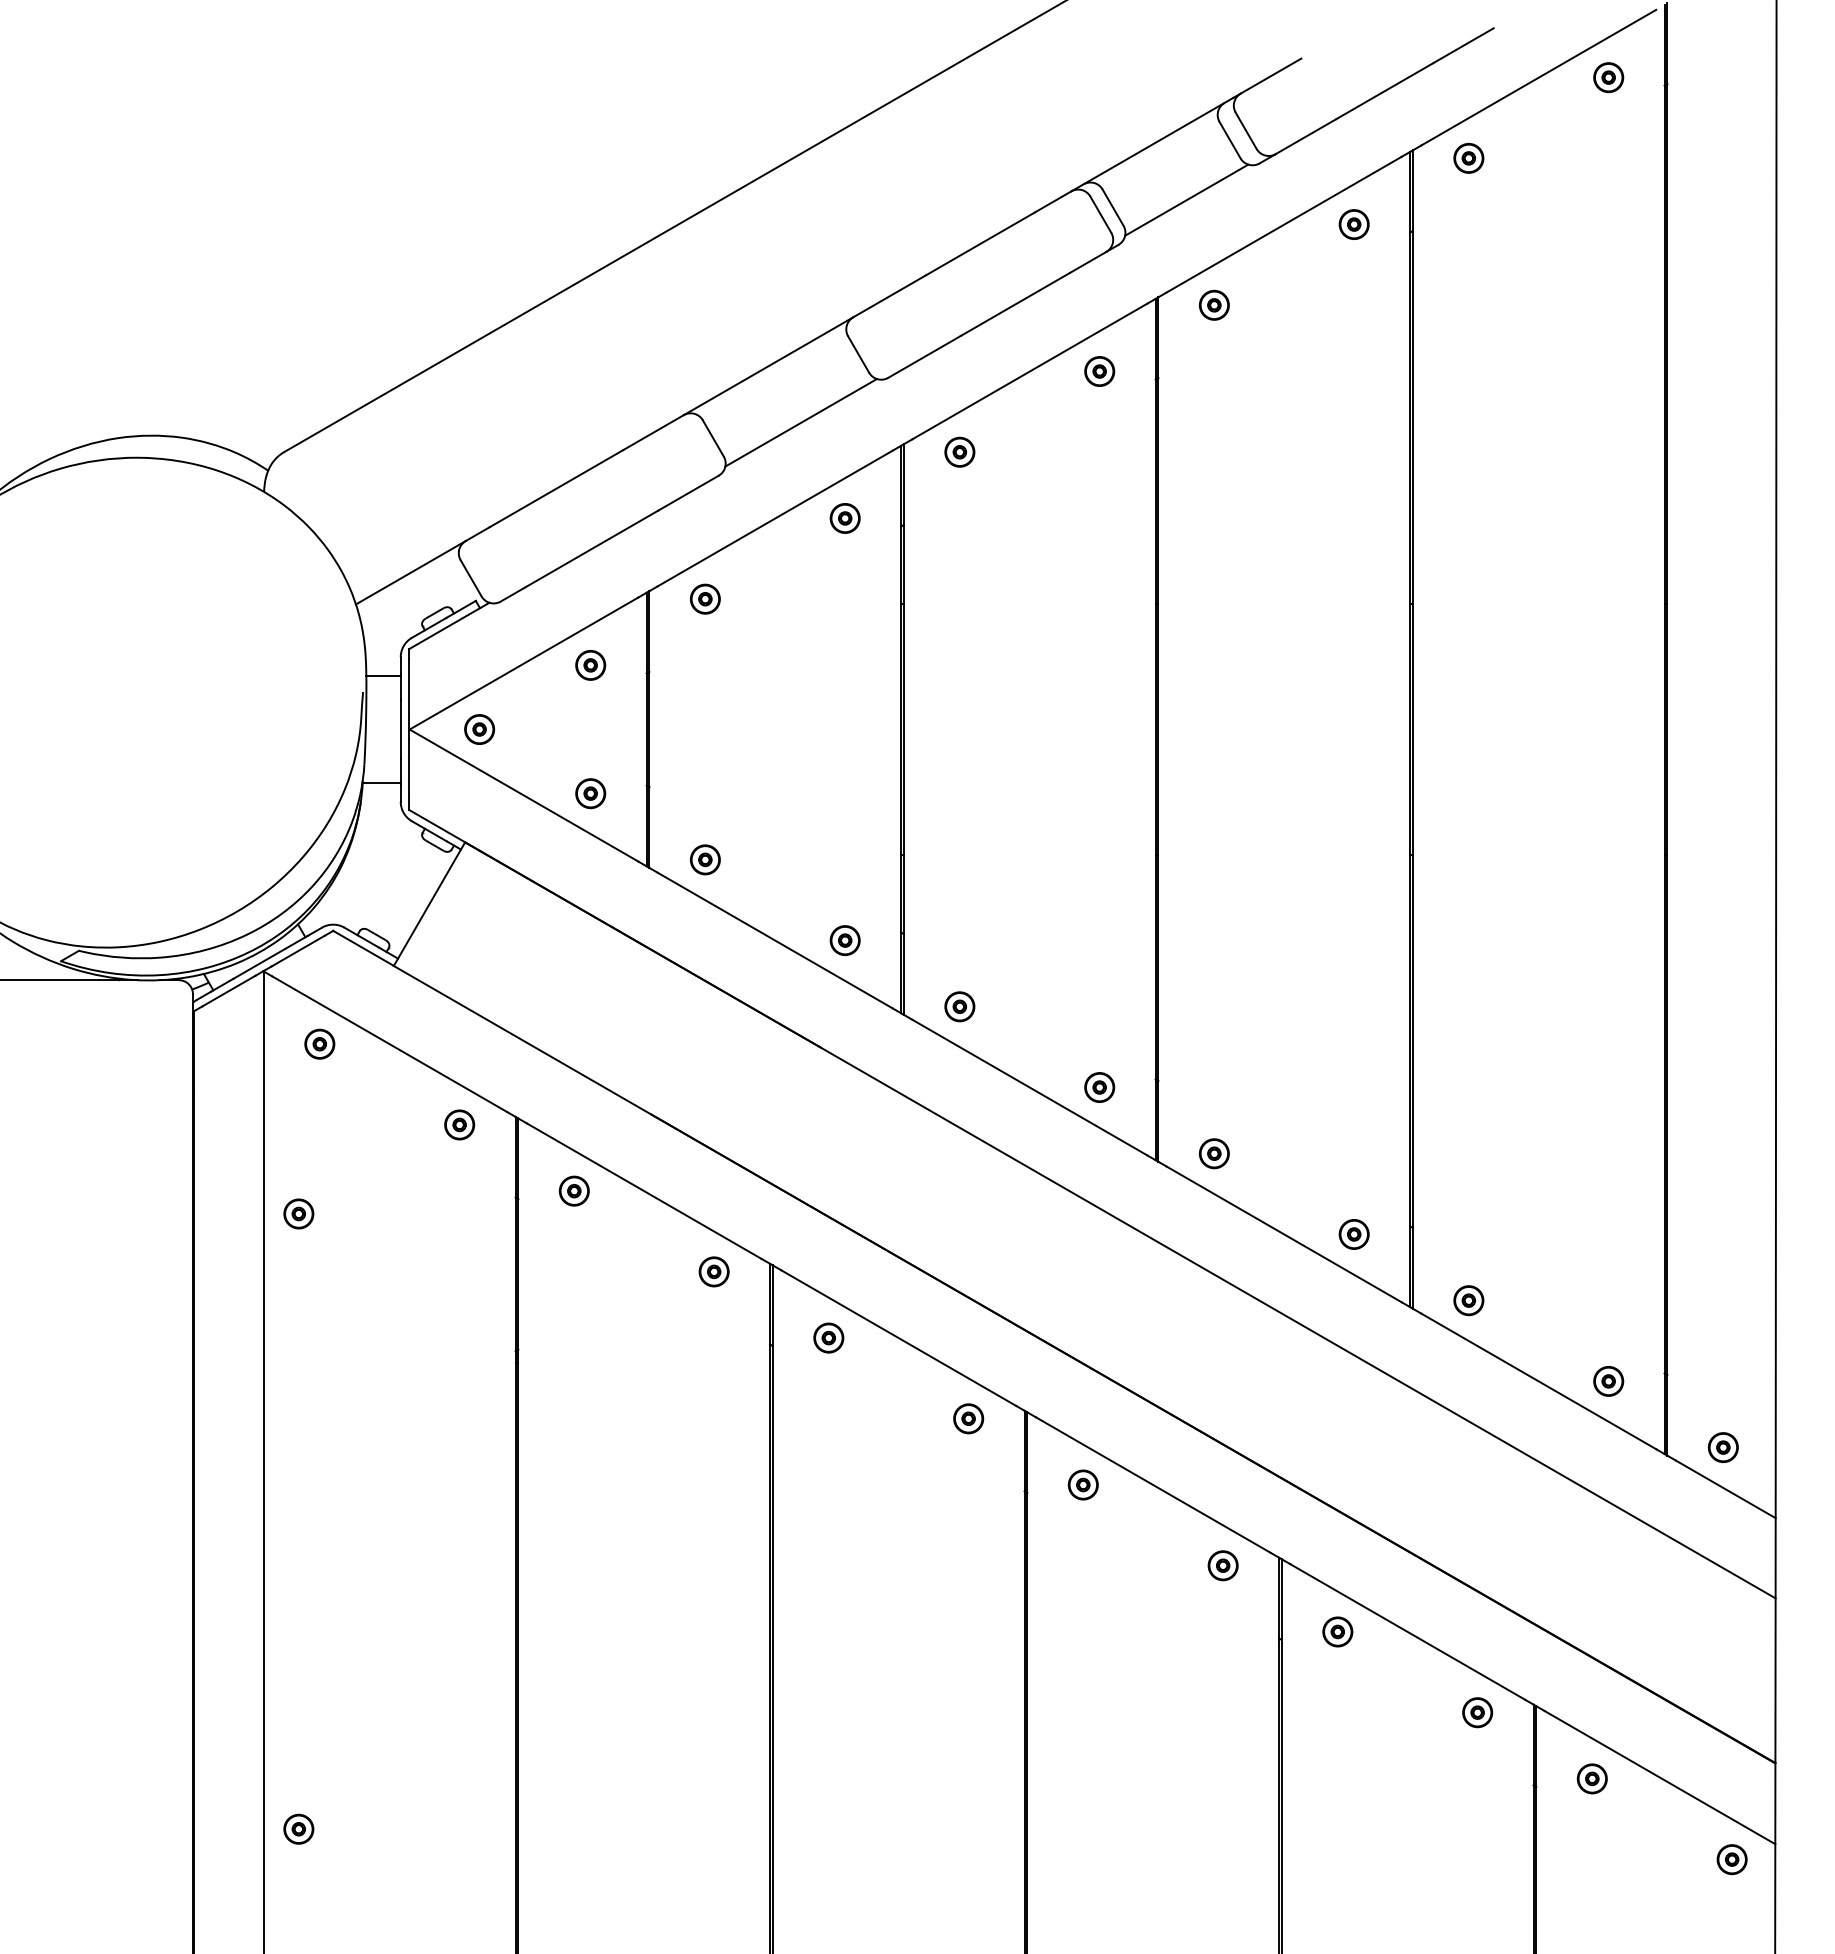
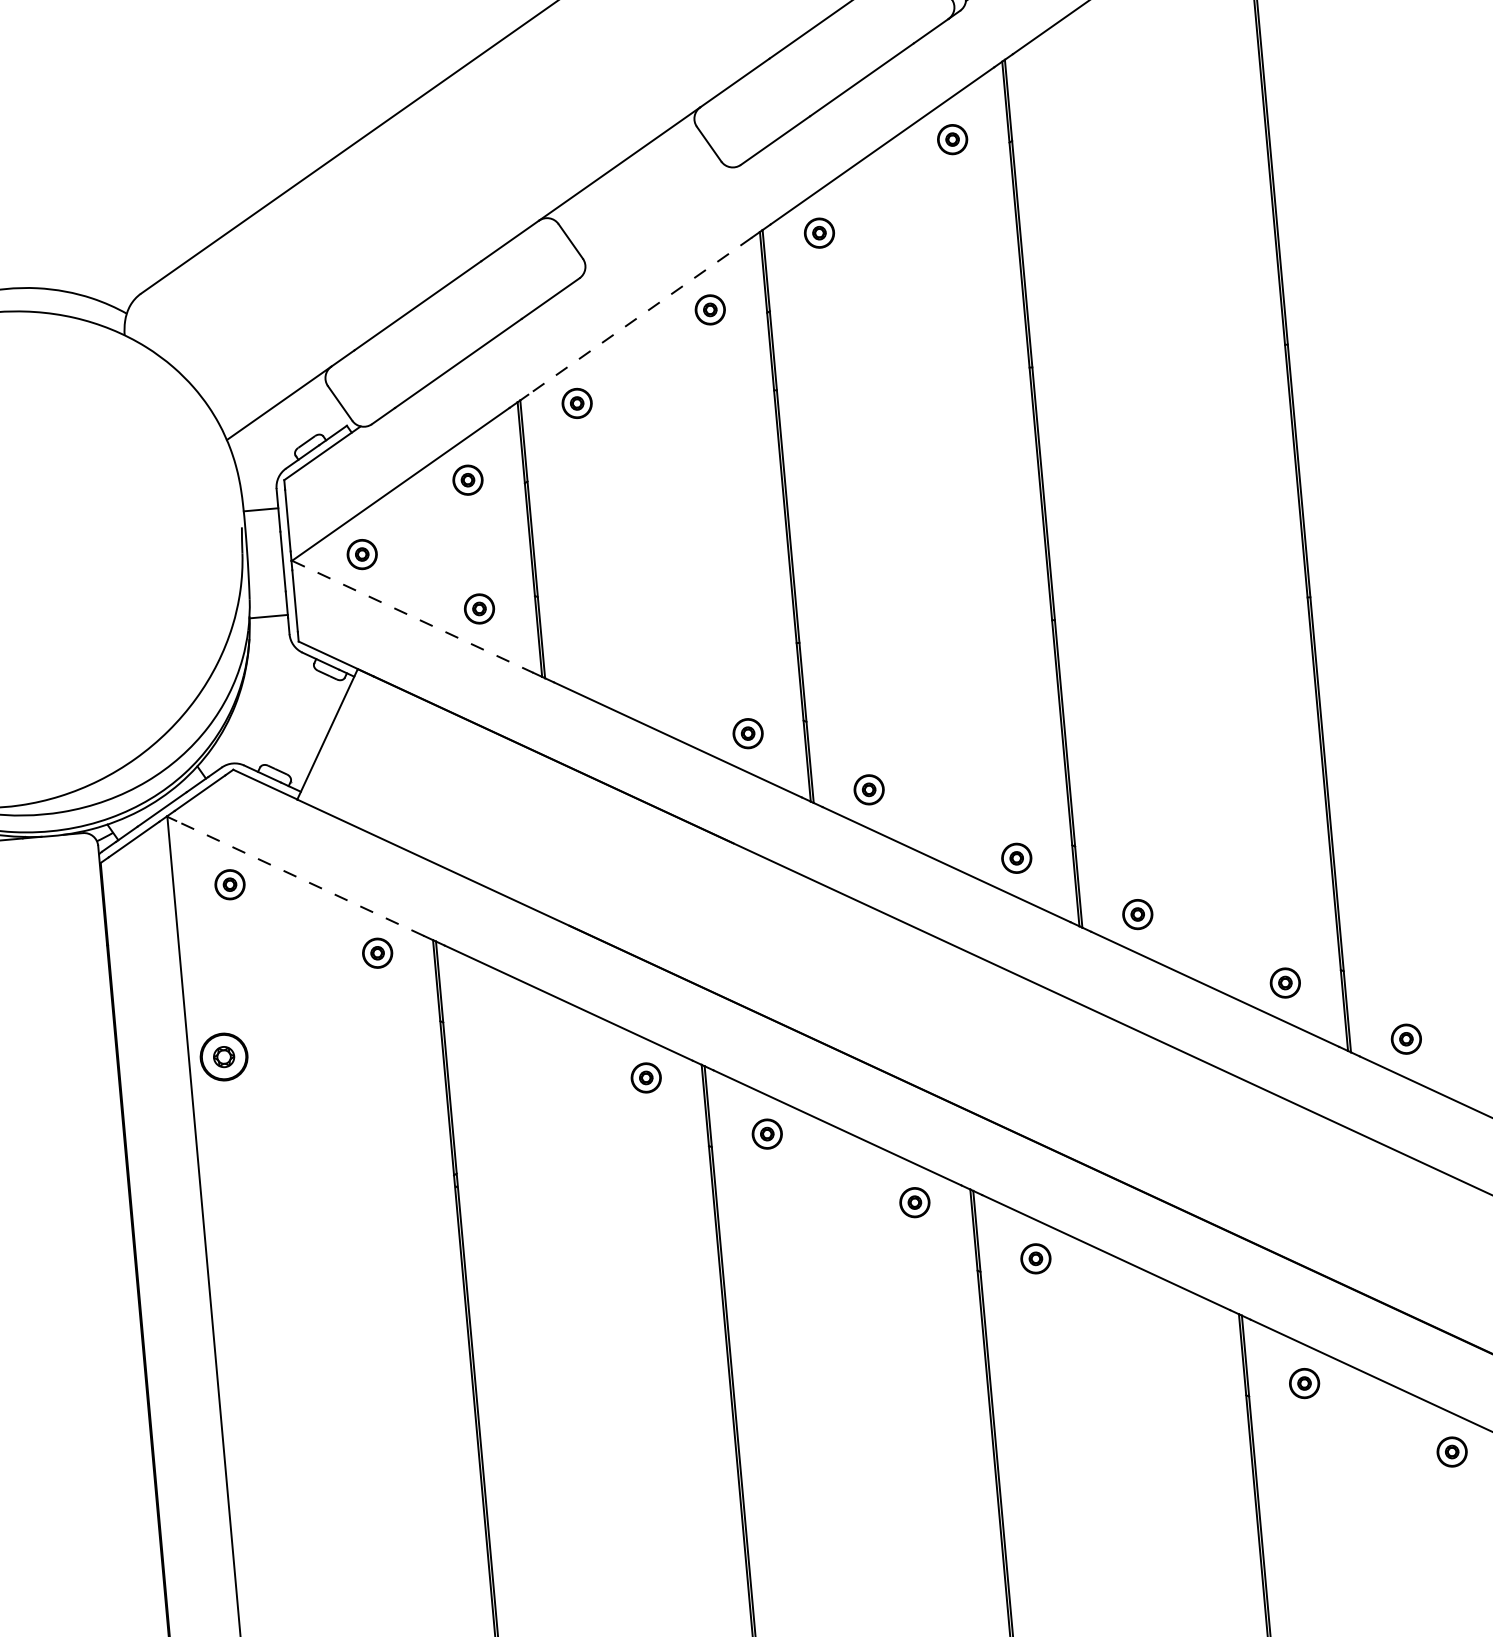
part: (1214, 304) -> (1061, 62), removed
line: (800, 422) -> (656, 217), removed
line: (775, 518) -> (640, 316), solid -> dashed
line: (523, 795) -> (412, 616), solid -> dashed
part: (705, 859) -> (600, 664), removed
line: (389, 1044) -> (299, 878), solid -> dashed
part: (573, 1190) -> (497, 1008), removed
part: (298, 1213) -> (223, 1056), size x1.6
part: (1222, 1565) -> (1182, 1327), removed

